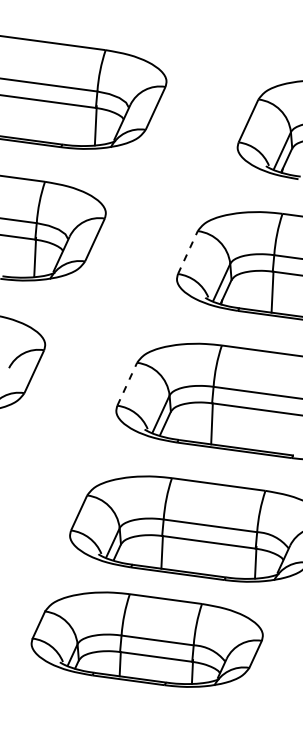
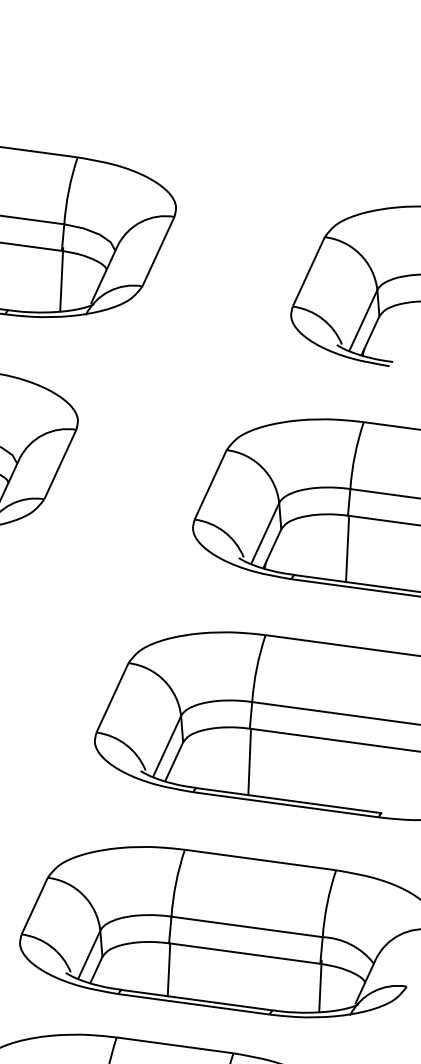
line: (188, 251) -> (211, 483), dashed -> solid
line: (127, 383) -> (112, 696), dashed -> solid

